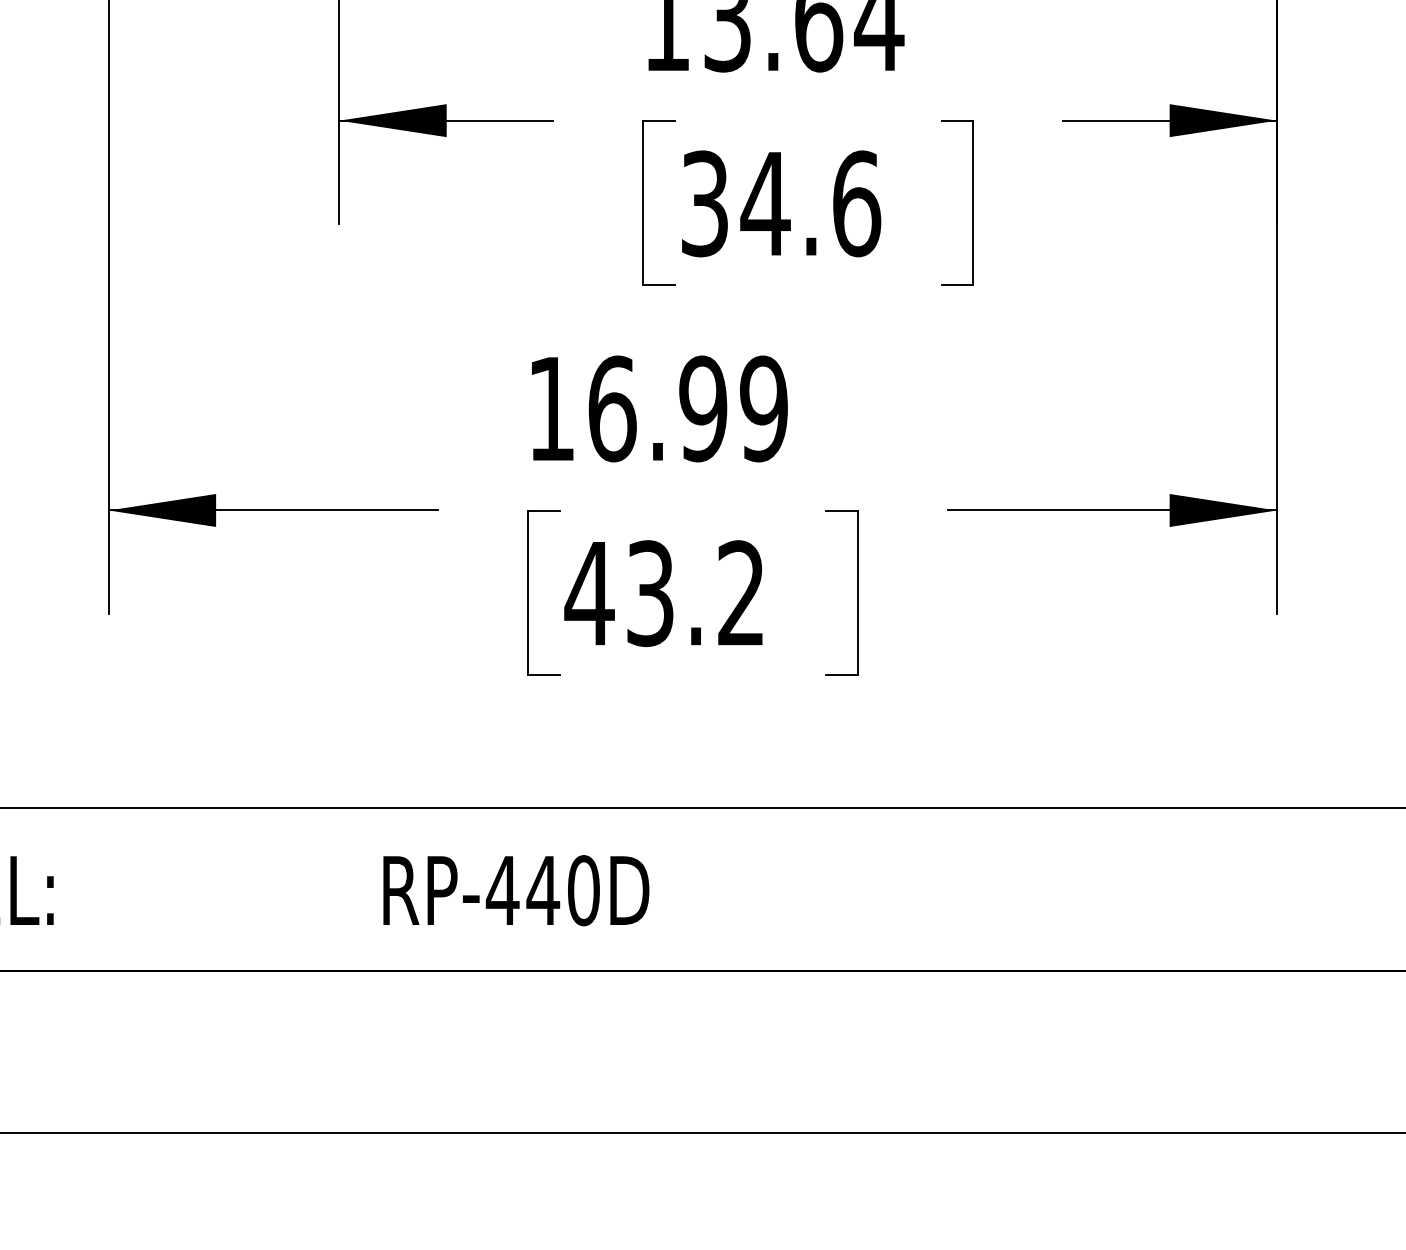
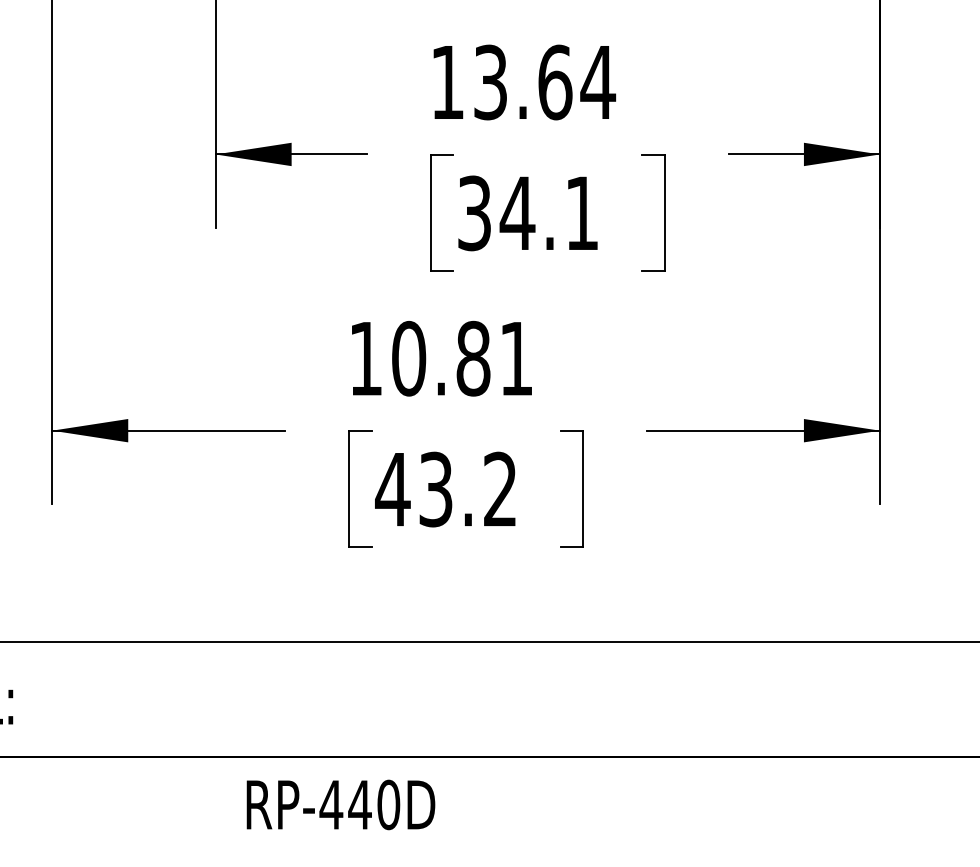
text: (857, 203) -> (582, 213), 34.6 -> 34.1
text: (687, 408) -> (462, 358), 16.99 -> 10.81
text: (516, 890) -> (341, 804), moved

